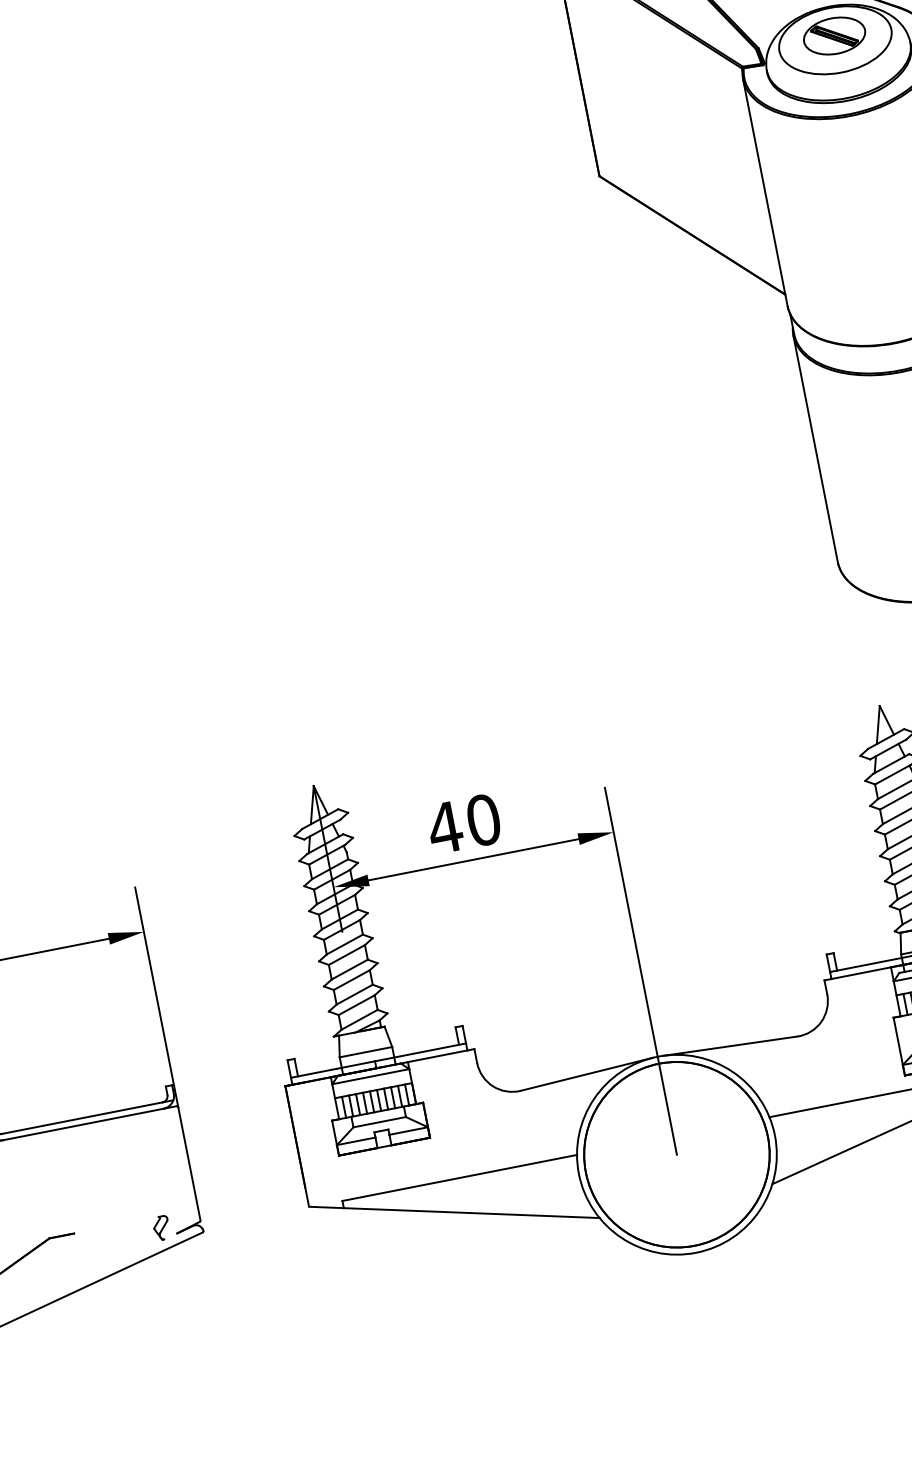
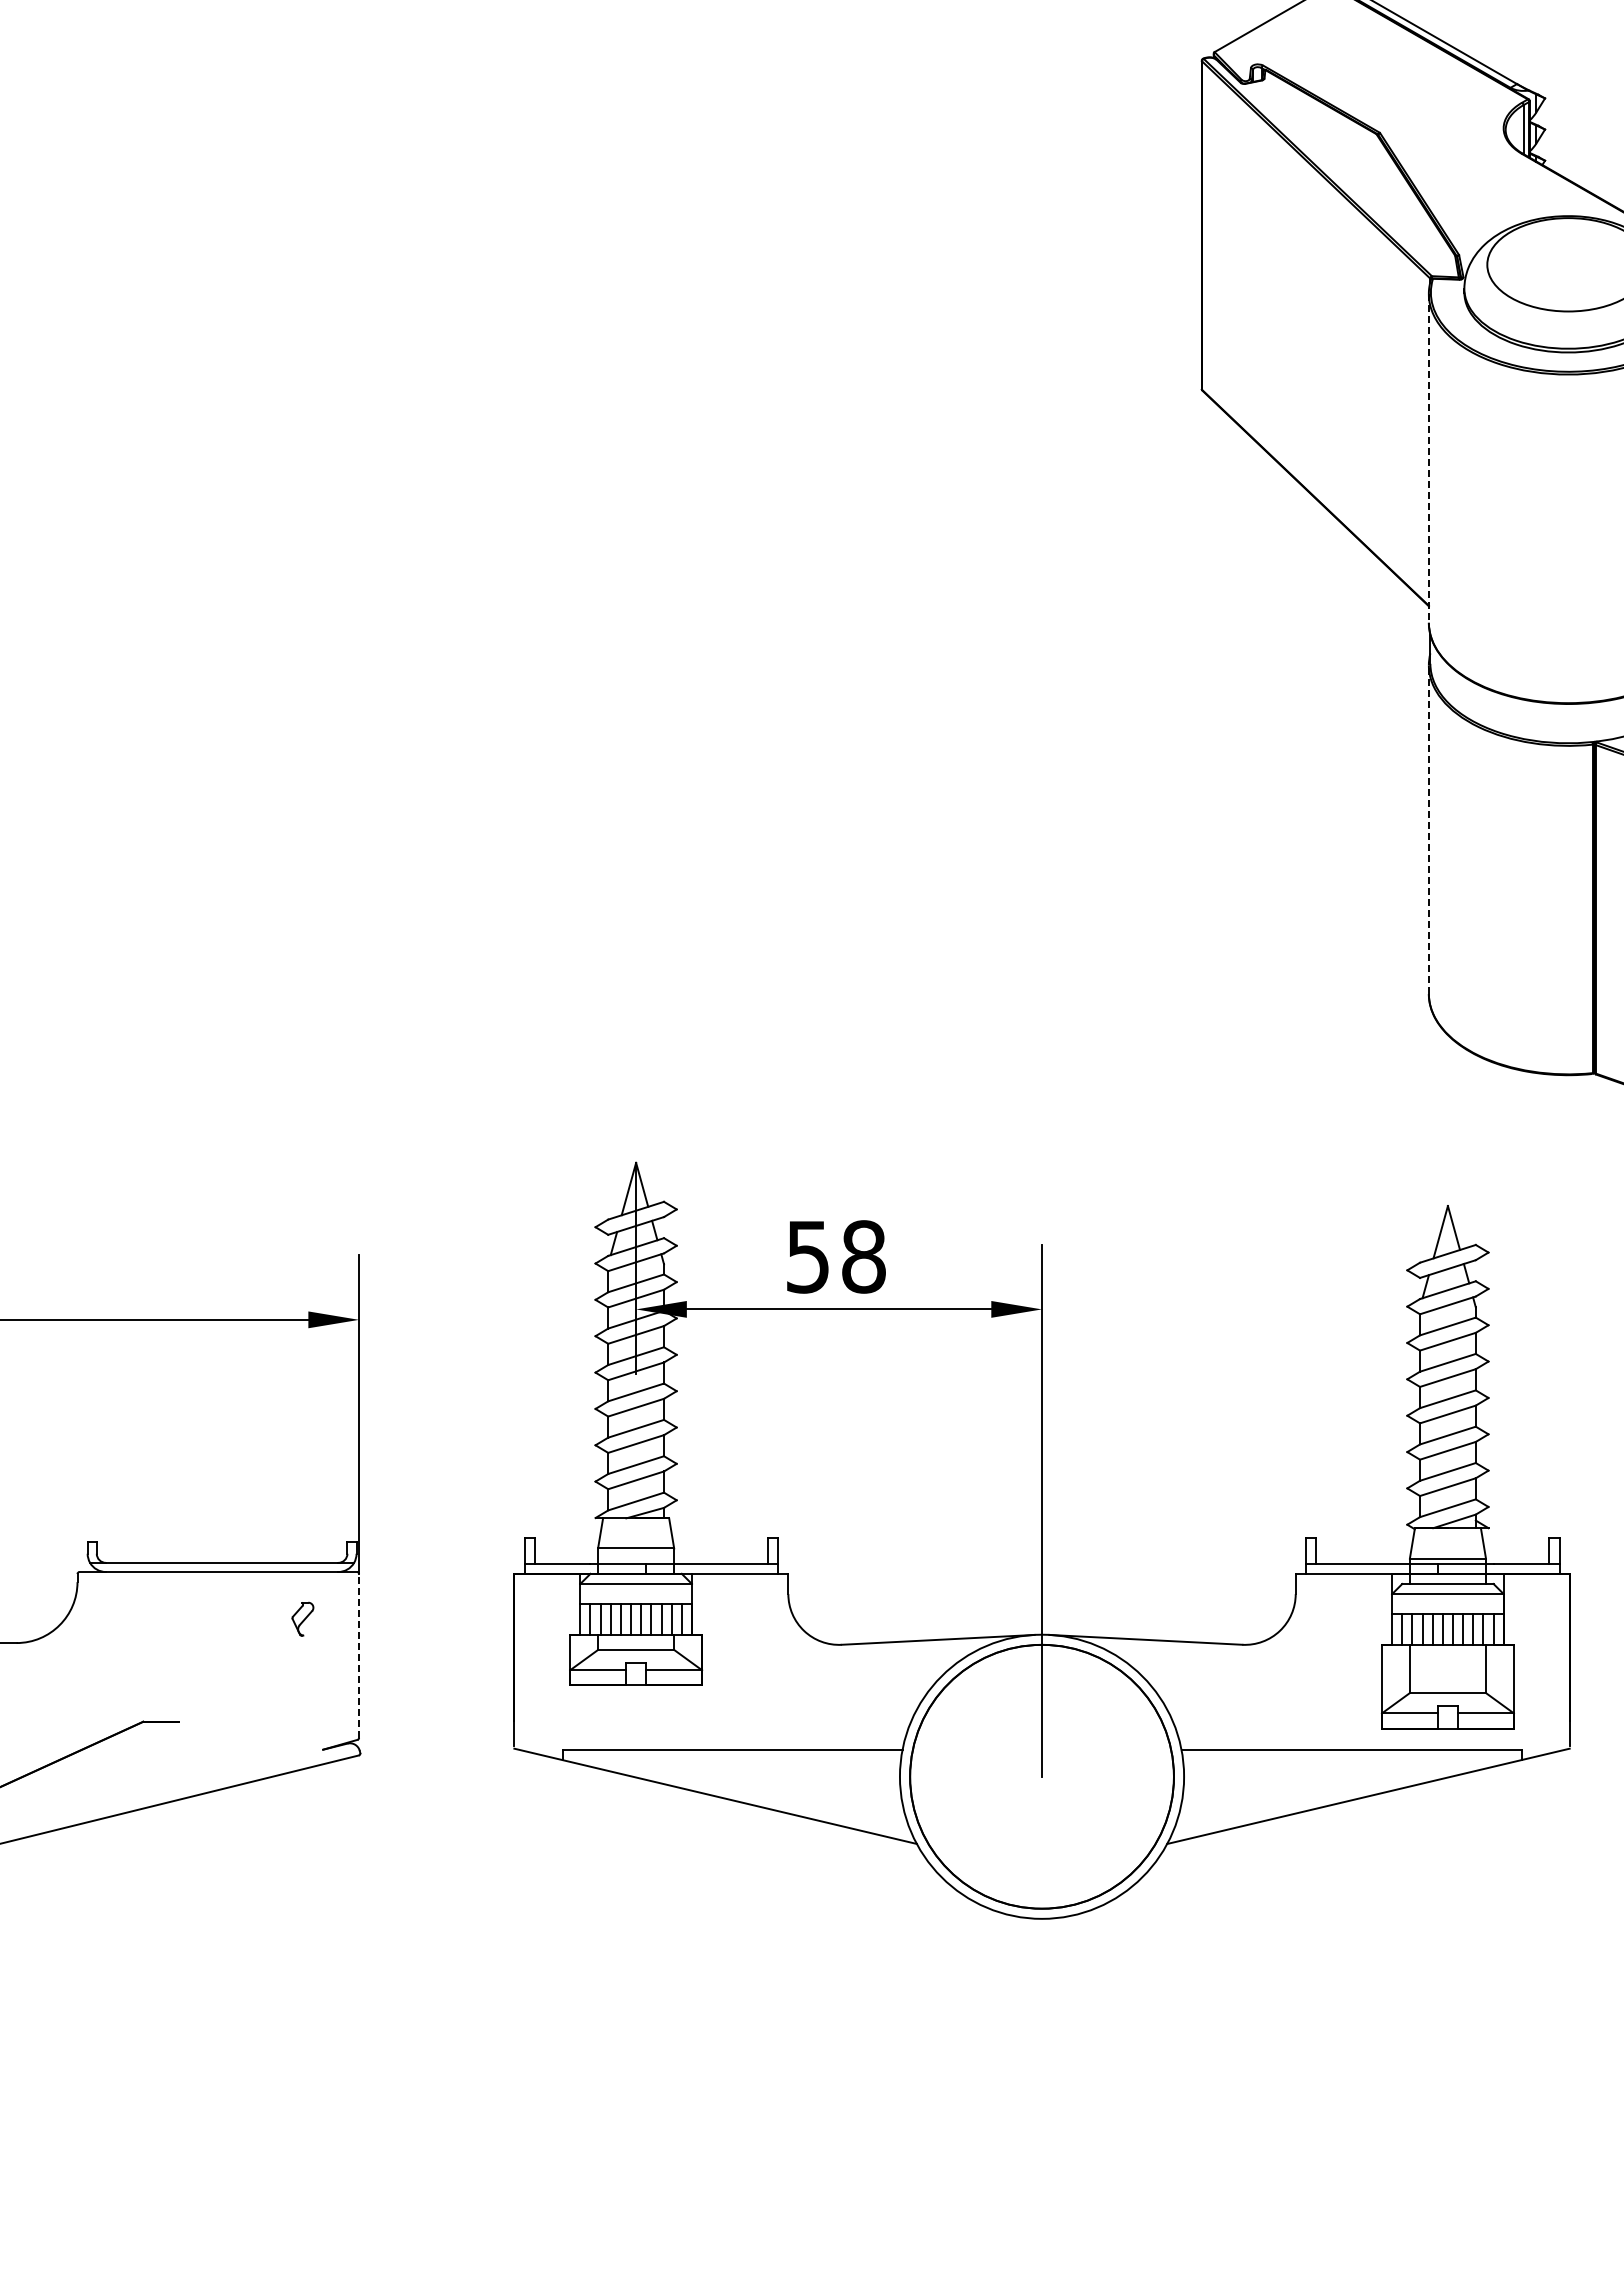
part: (834, 35) -> (1568, 258), removed
line: (765, 193) -> (1428, 459), solid -> dashed
line: (815, 448) -> (1428, 829), solid -> dashed
text: (464, 823) -> (835, 1256), 40 -> 58
line: (189, 1163) -> (359, 1655), solid -> dashed
part: (161, 1227) -> (302, 1618), moved

